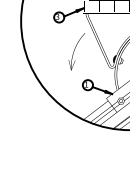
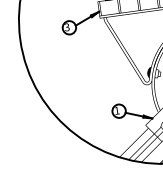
part: (76, 51) -> (98, 69), removed

